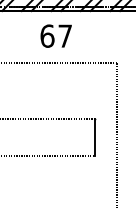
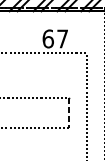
text: (55, 35) -> (54, 38), moved
line: (94, 137) -> (68, 113), solid -> dashed

